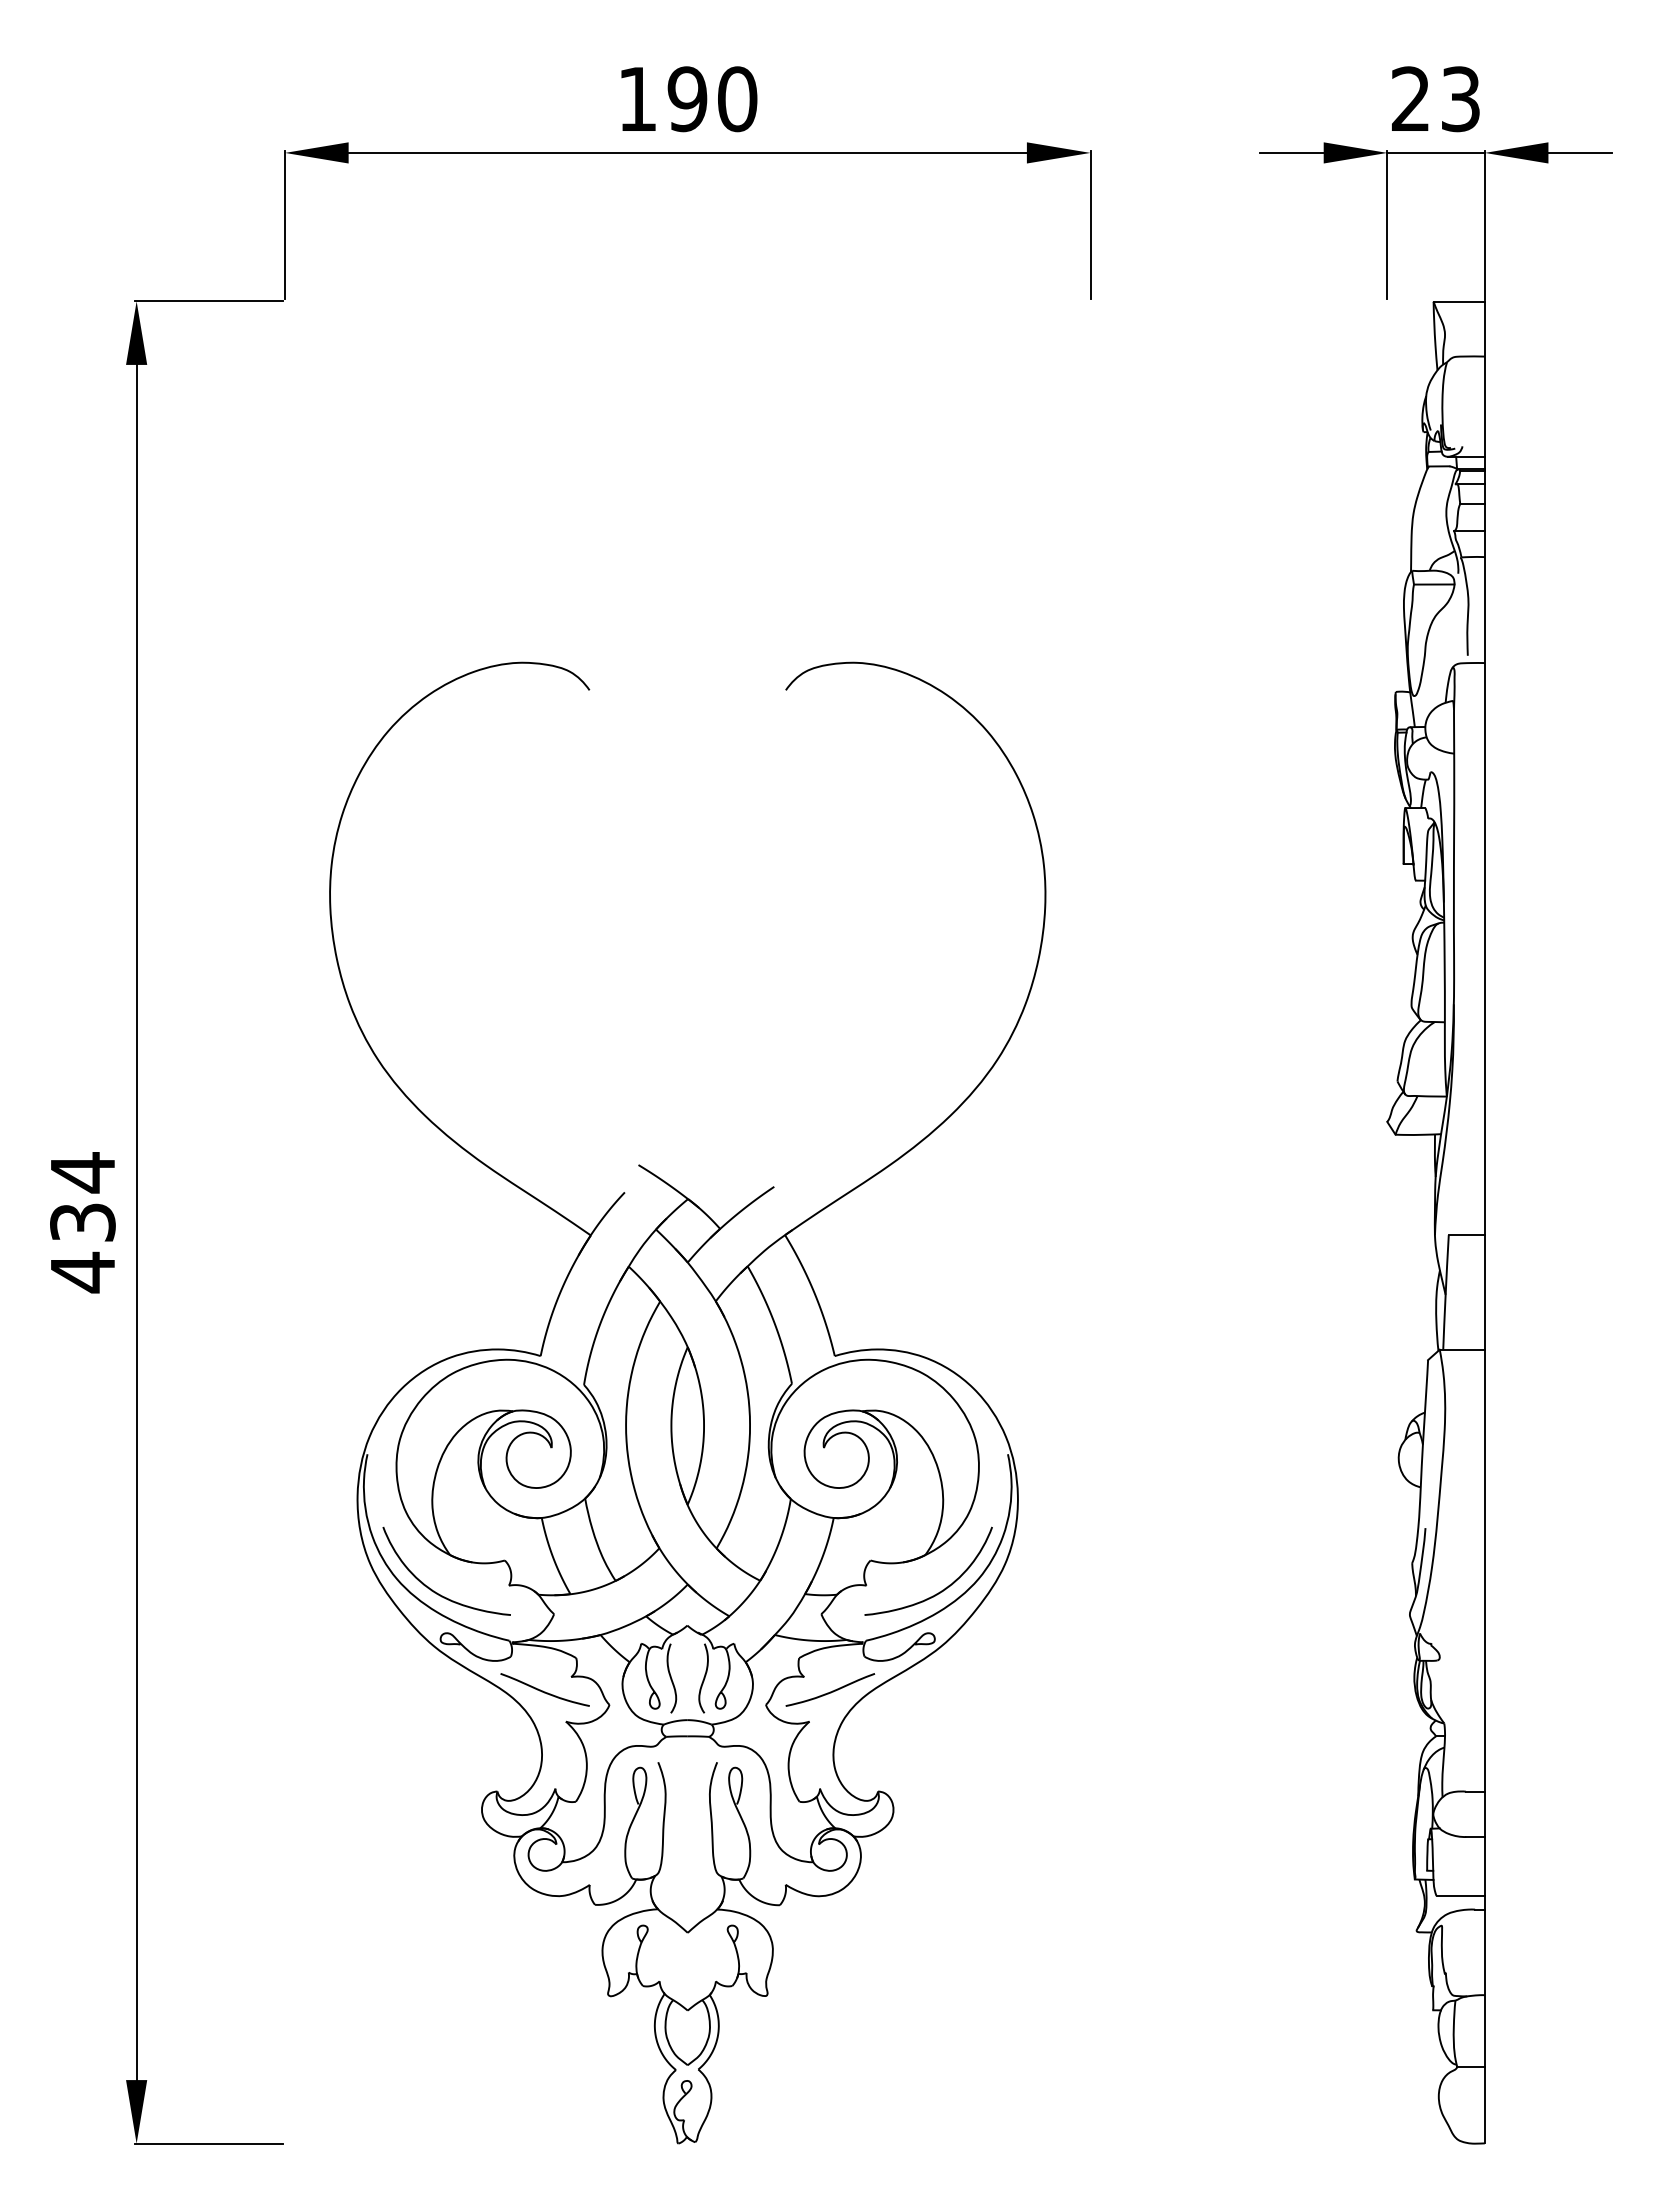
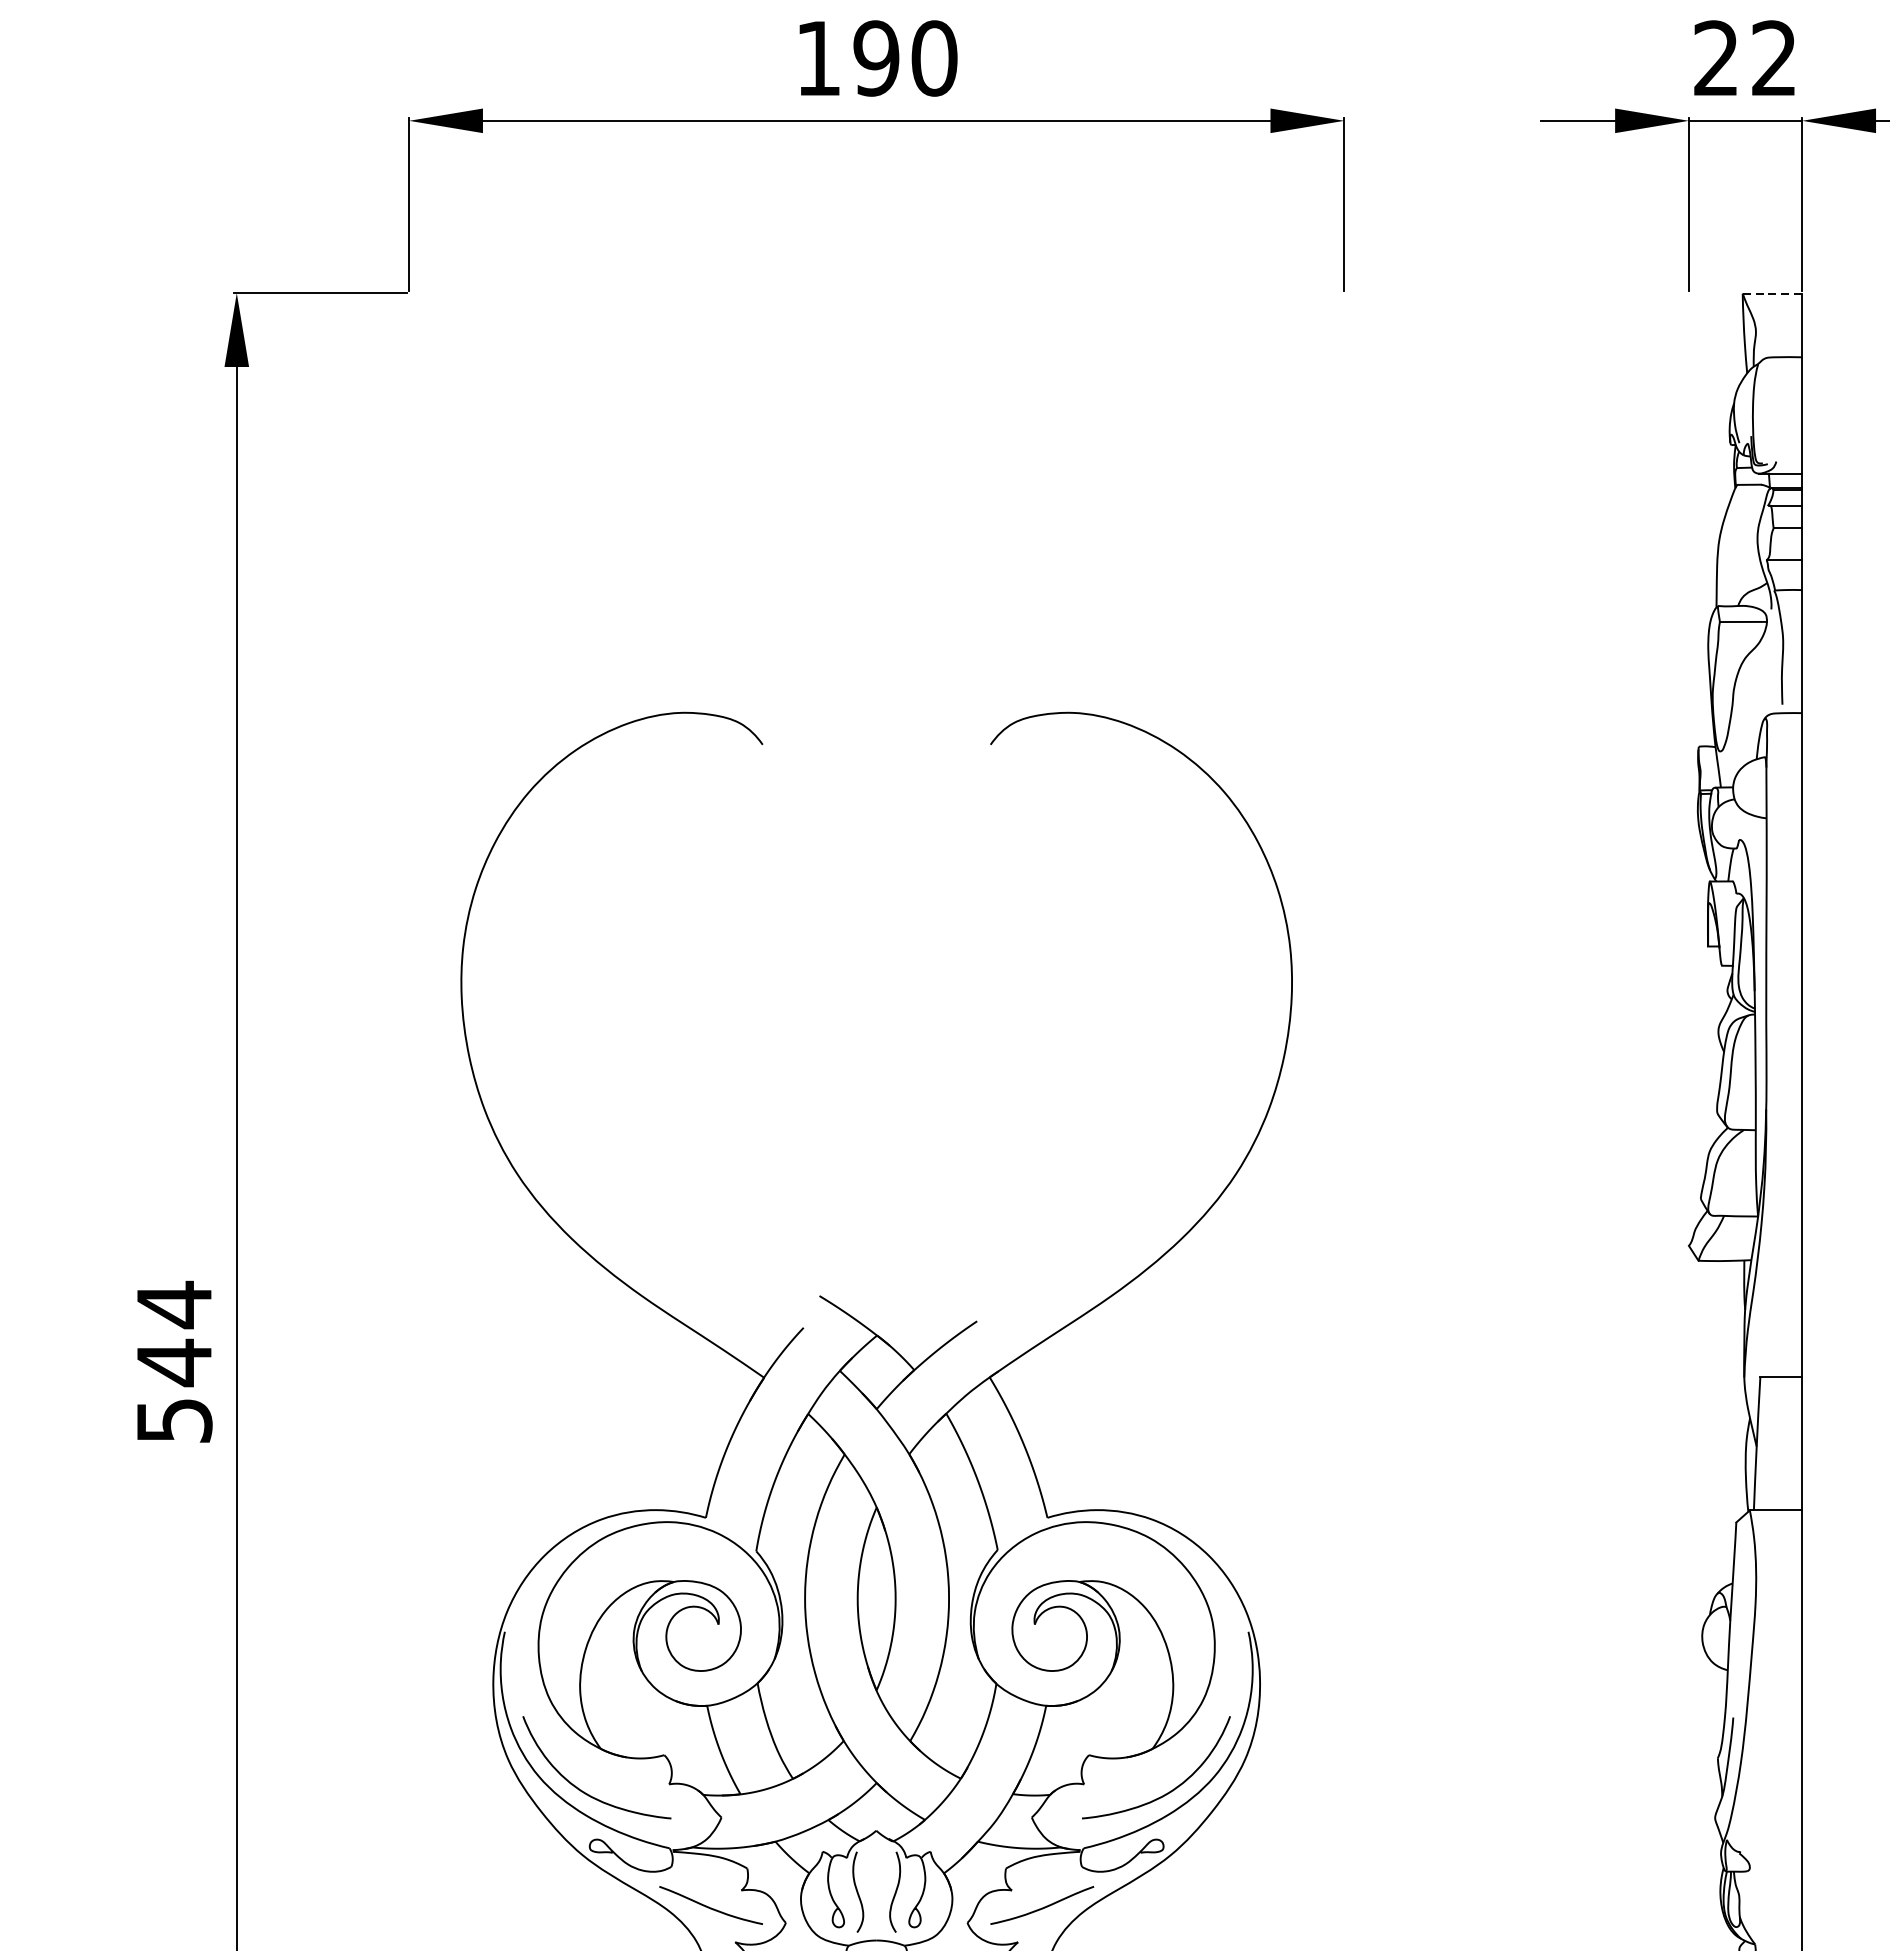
text: (1460, 99) -> (1773, 58), 23 -> 22
line: (1459, 301) -> (1772, 293), solid -> dashed
text: (82, 1247) -> (173, 1391), 434 -> 544

